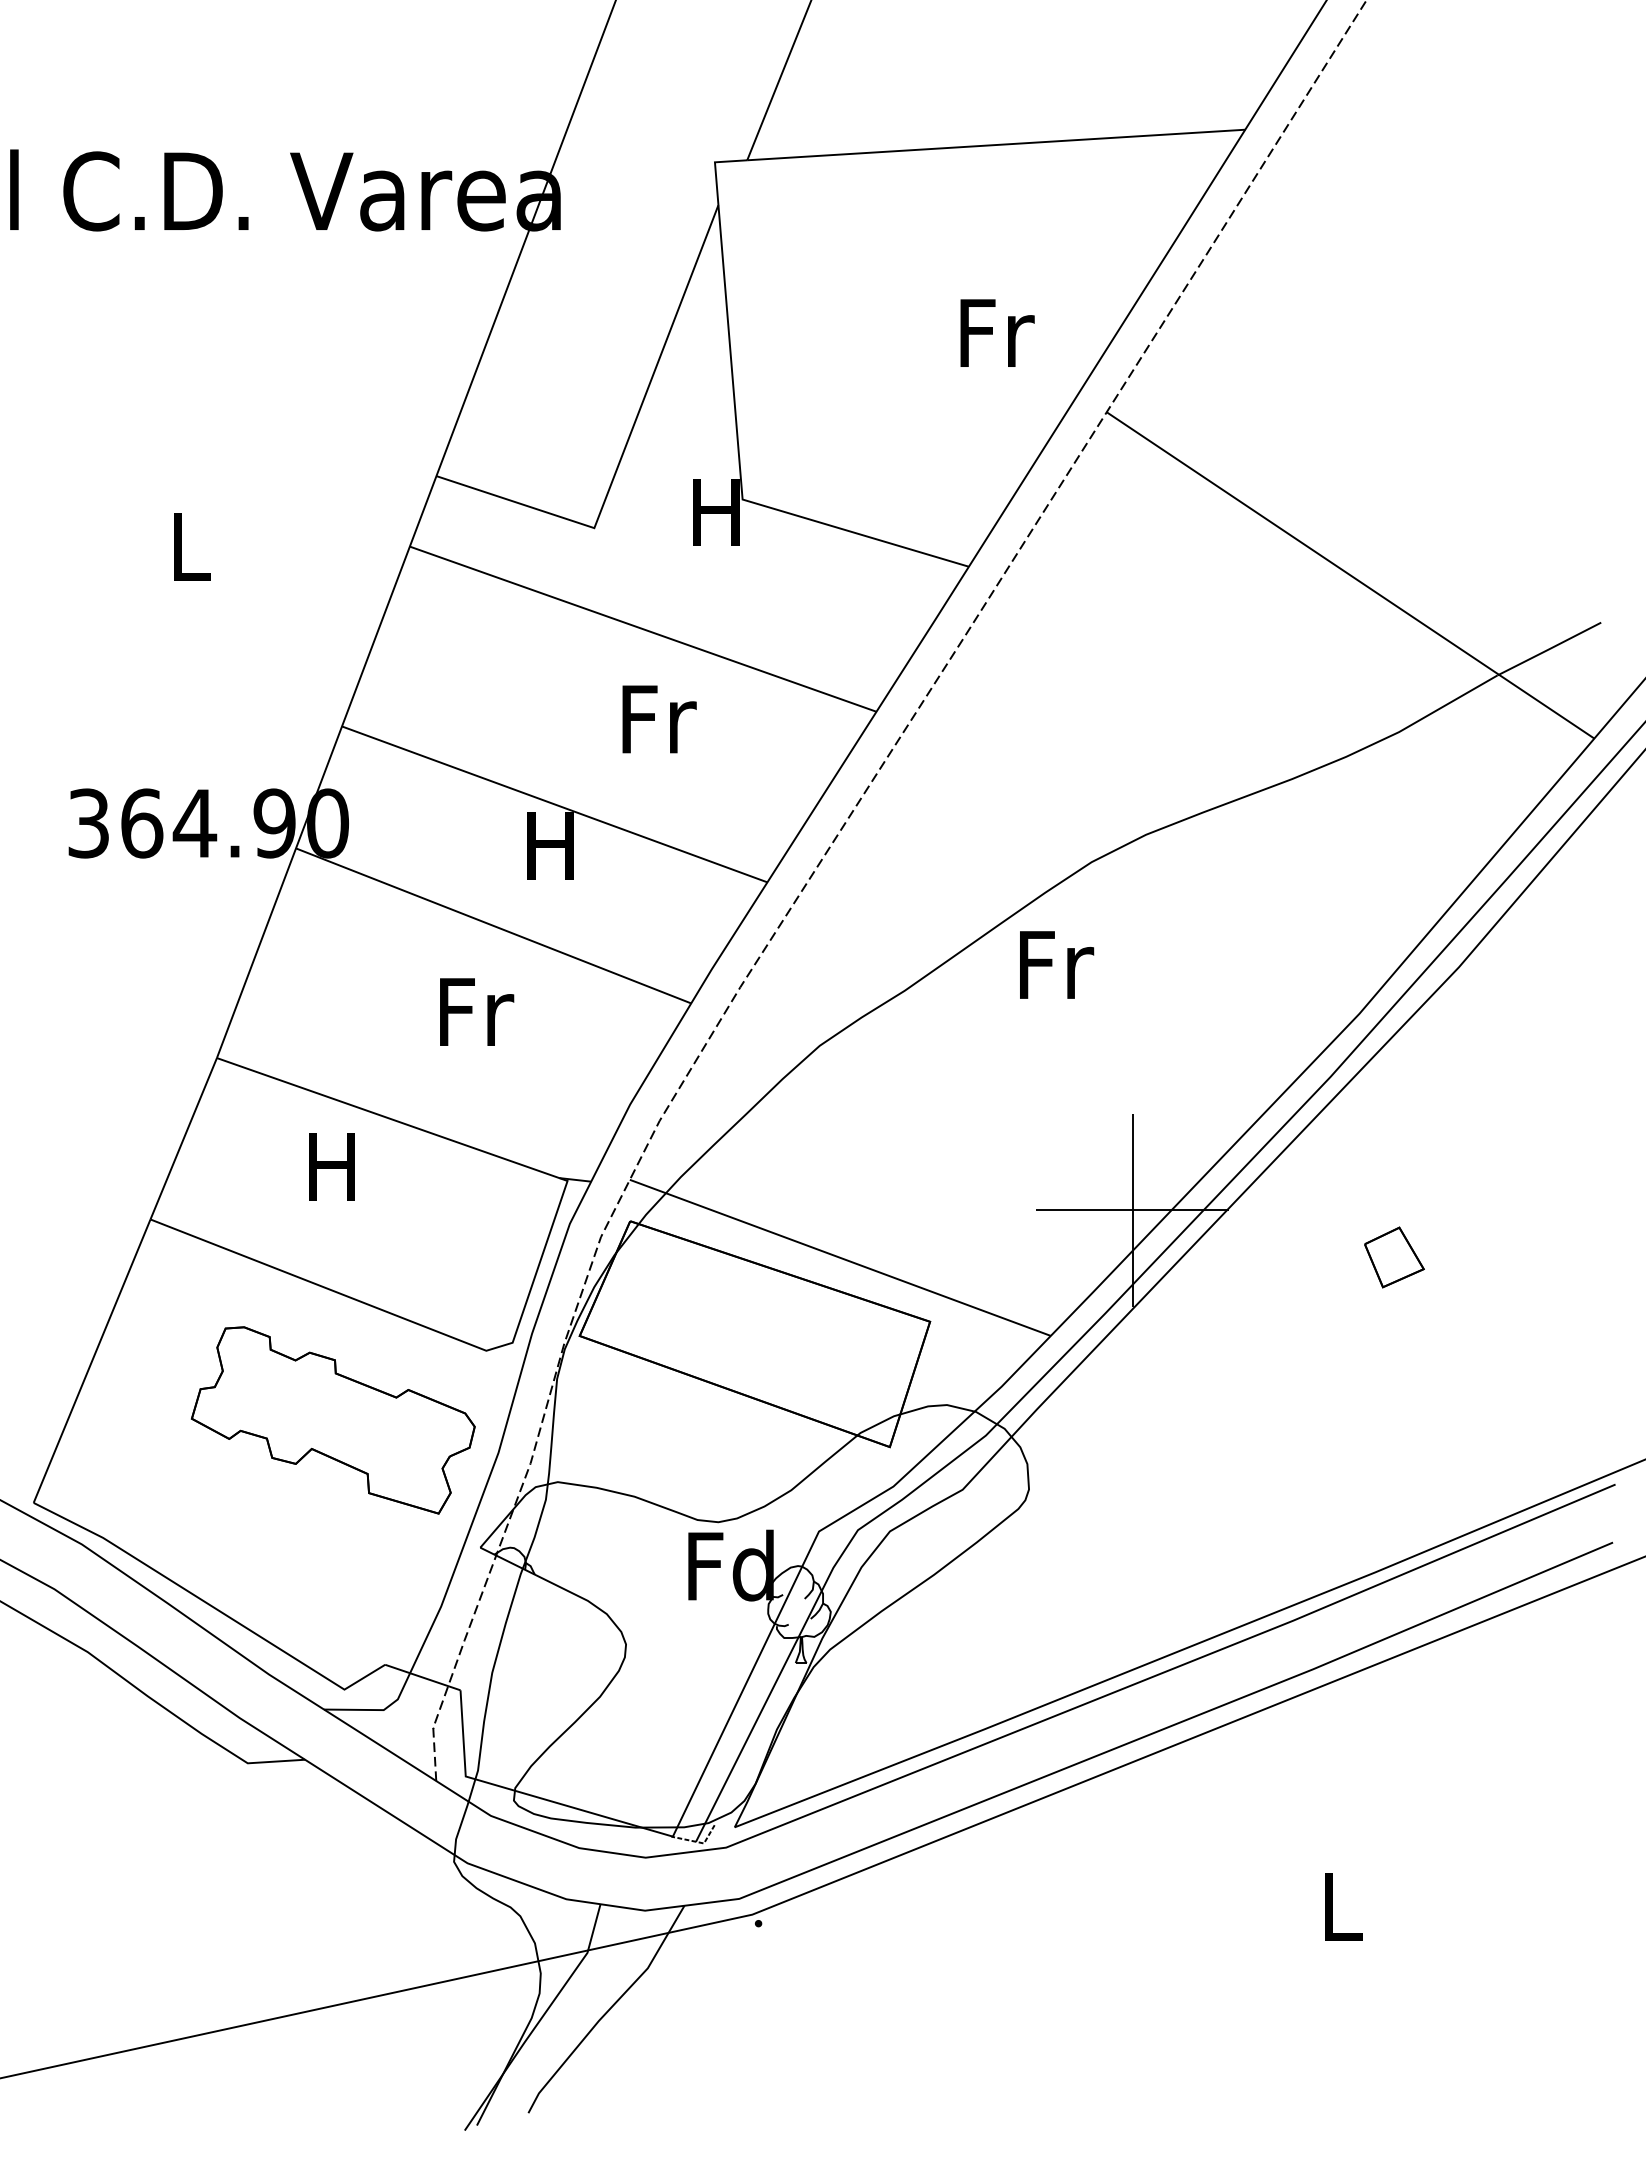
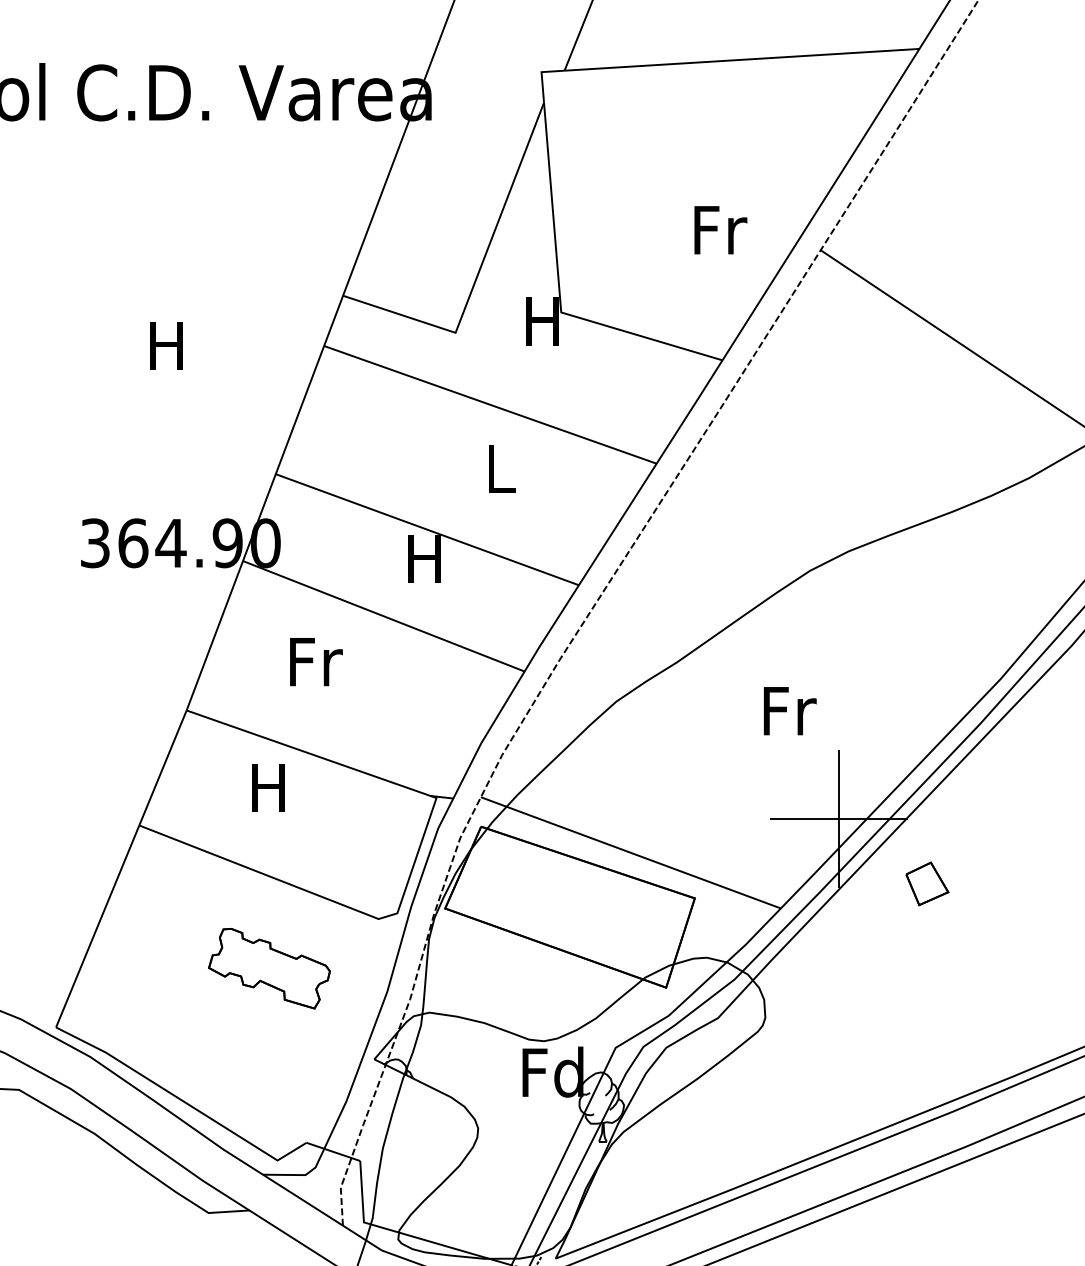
text: (997, 332) -> (720, 229), moved
text: (188, 546) -> (166, 345), L -> H
text: (659, 719) -> (502, 469), Fr -> L
text: (1057, 964) -> (790, 710), moved
text: (477, 1011) -> (316, 661), moved
part: (1394, 1257) -> (927, 883), moved
part: (332, 1420) -> (269, 968), size x0.6

